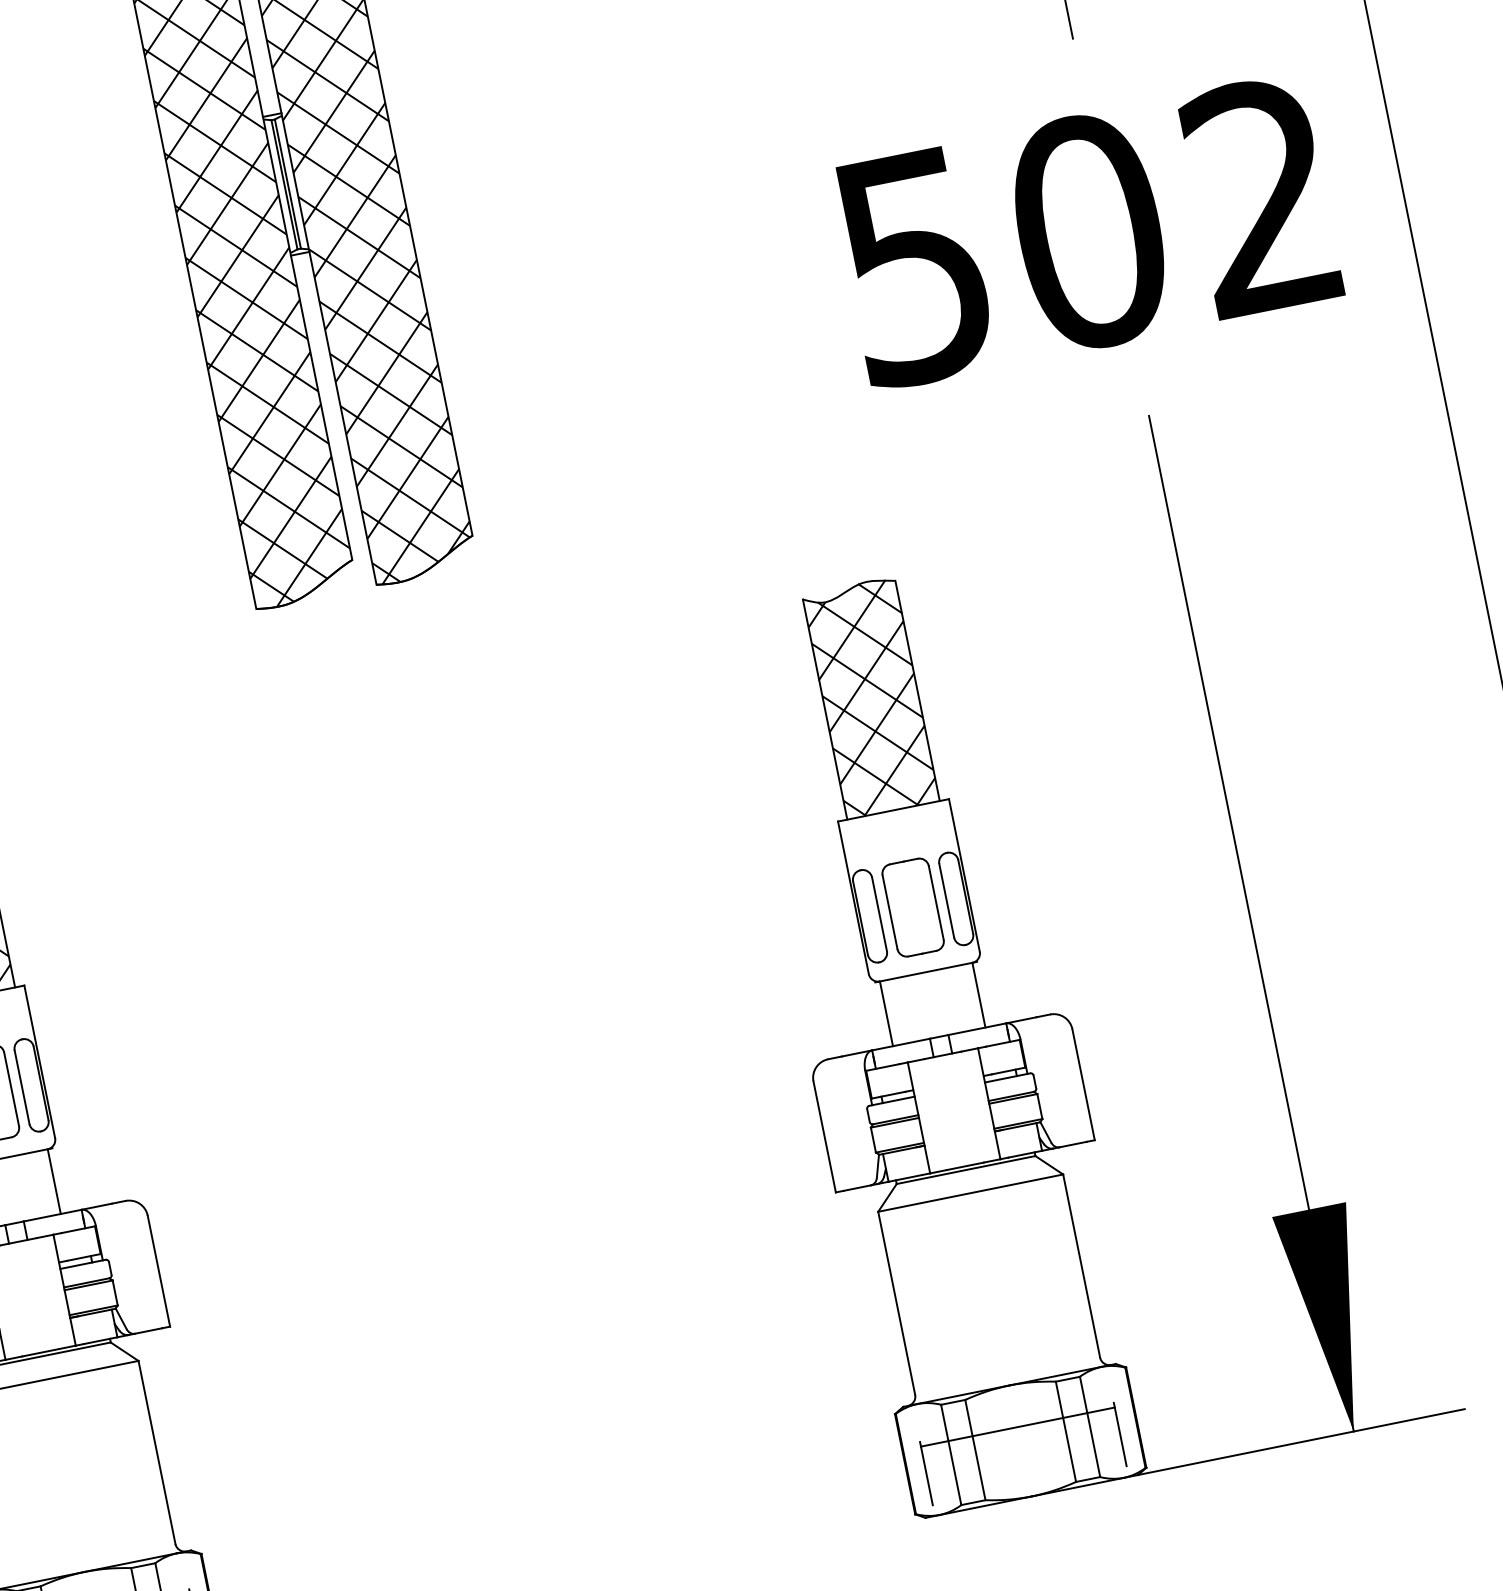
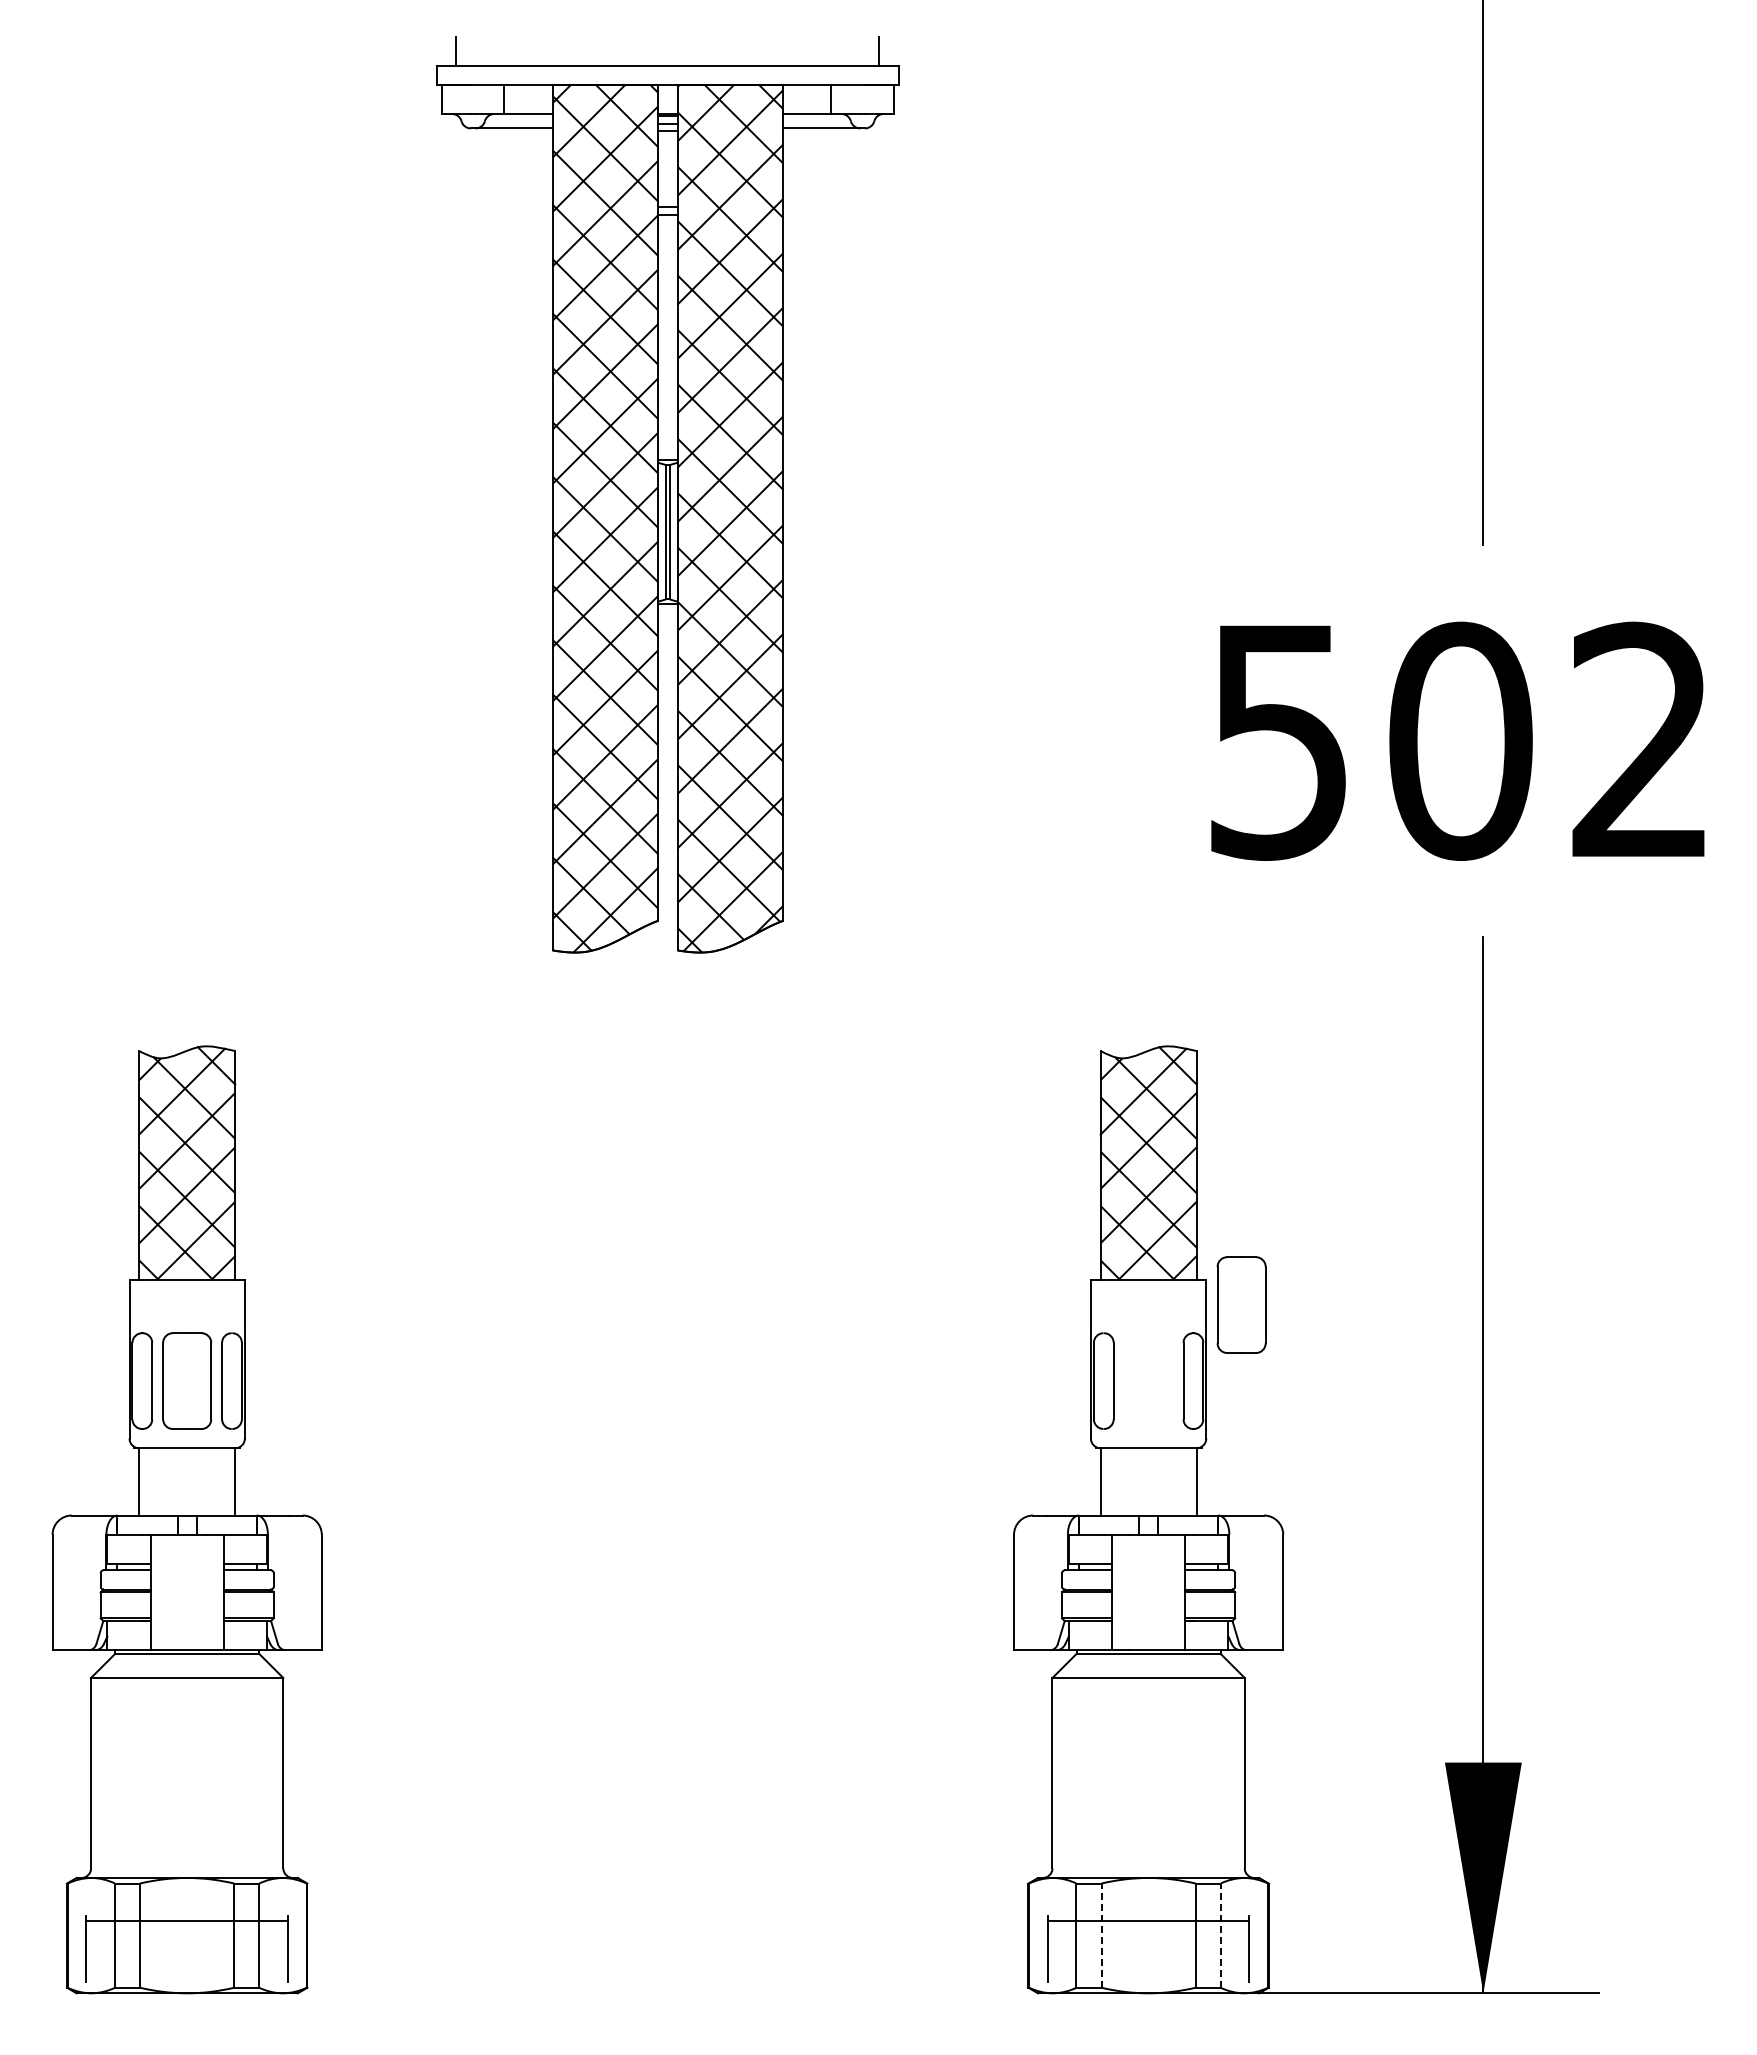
part: (912, 907) -> (1241, 1304), moved
line: (1089, 1426) -> (1220, 1935), solid -> dashed
line: (975, 1449) -> (1101, 1935), solid -> dashed

